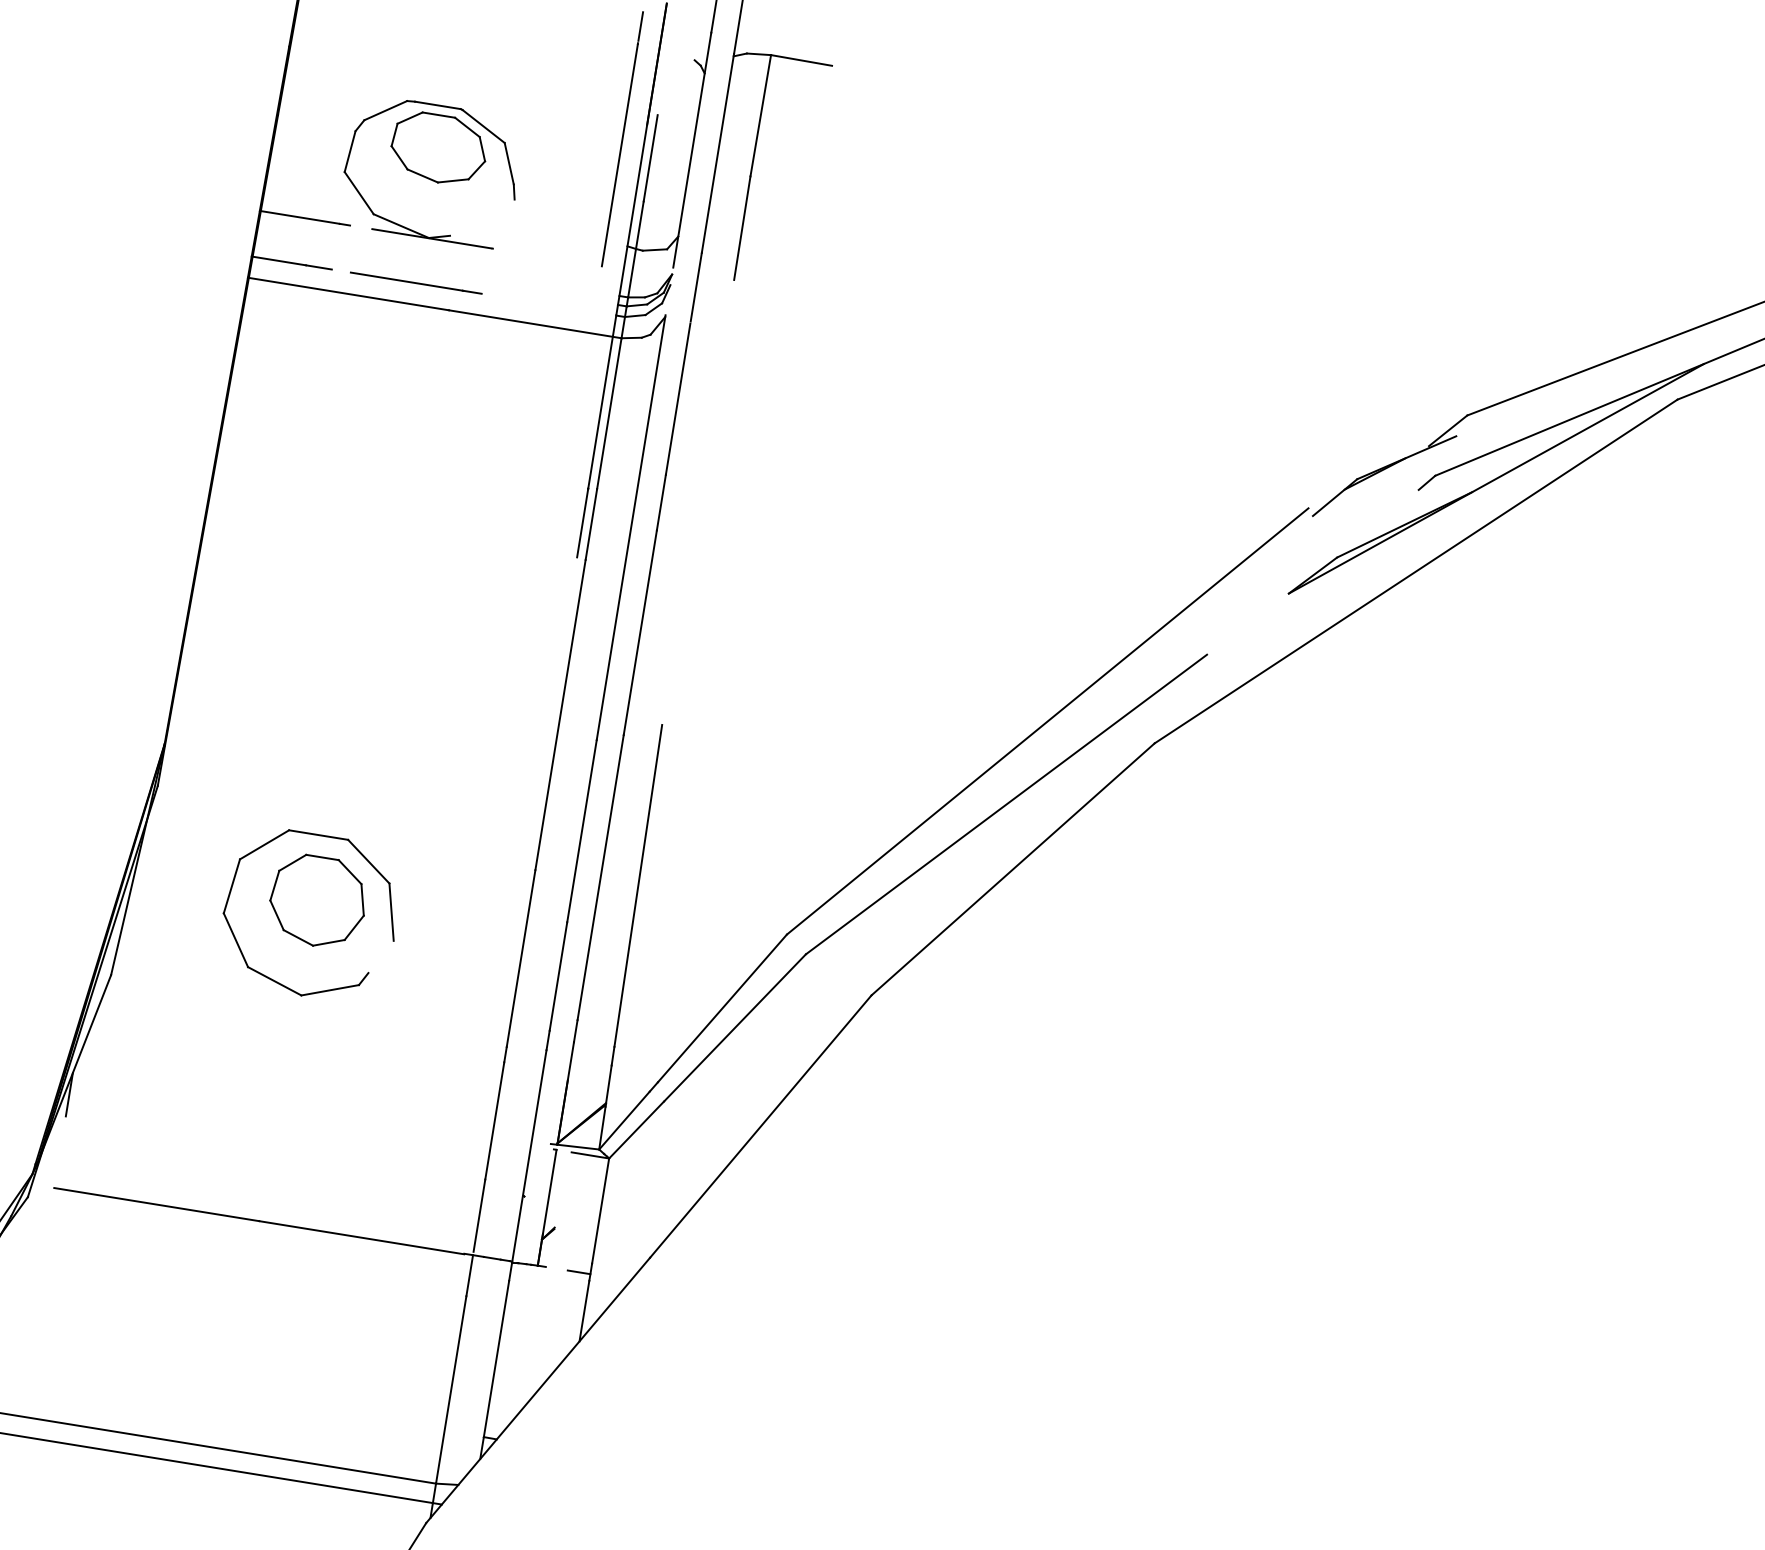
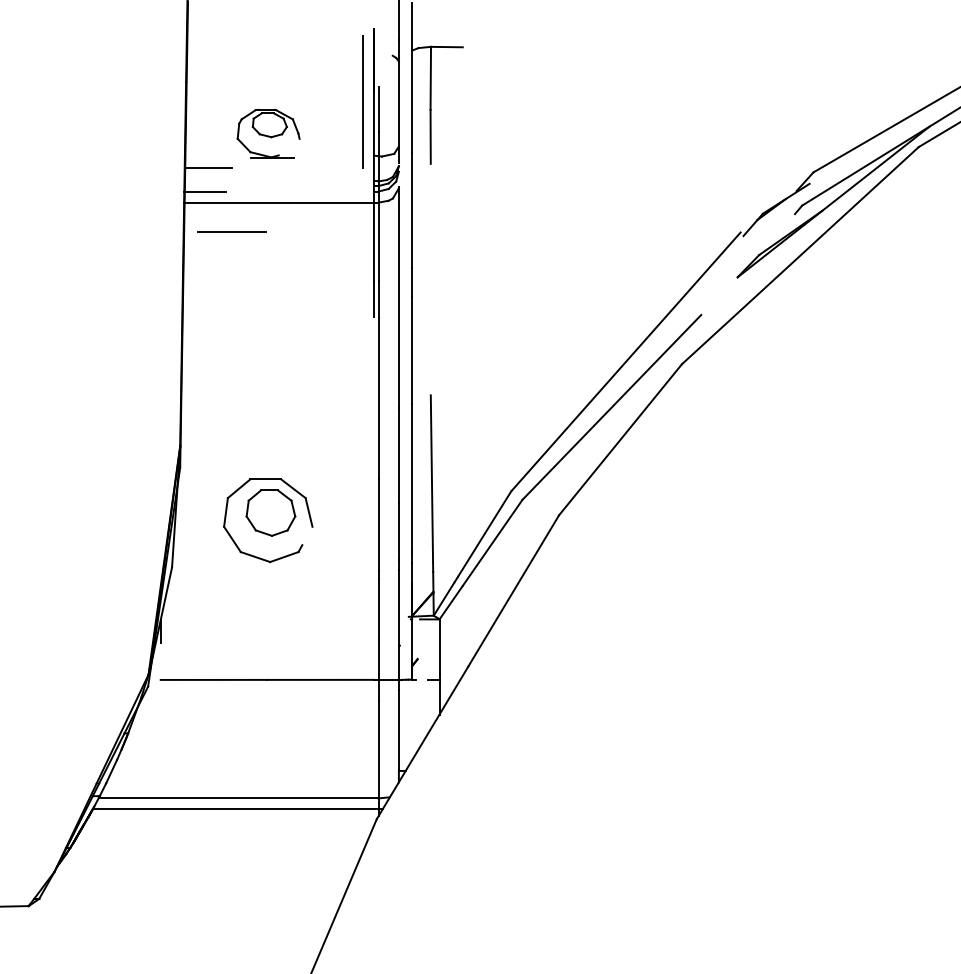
part: (431, 171) -> (268, 133), size x0.7
line: (415, 282) -> (231, 231), moved

